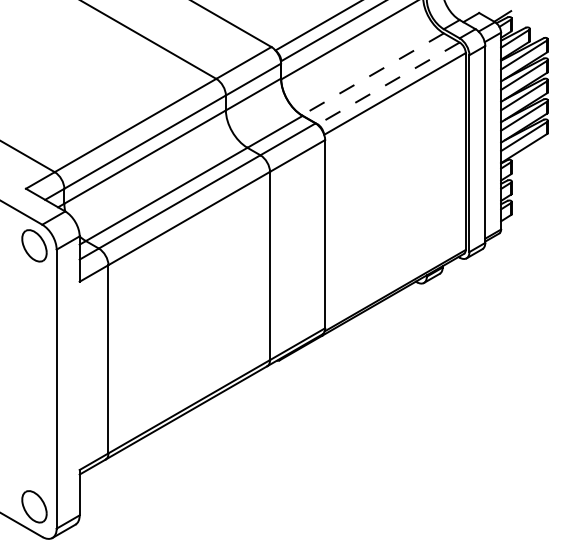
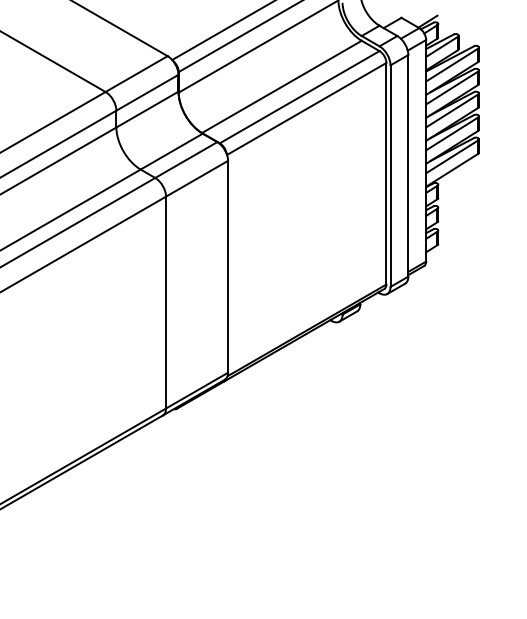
line: (372, 74) -> (281, 87), dashed -> solid
line: (388, 83) -> (299, 97), dashed -> solid

